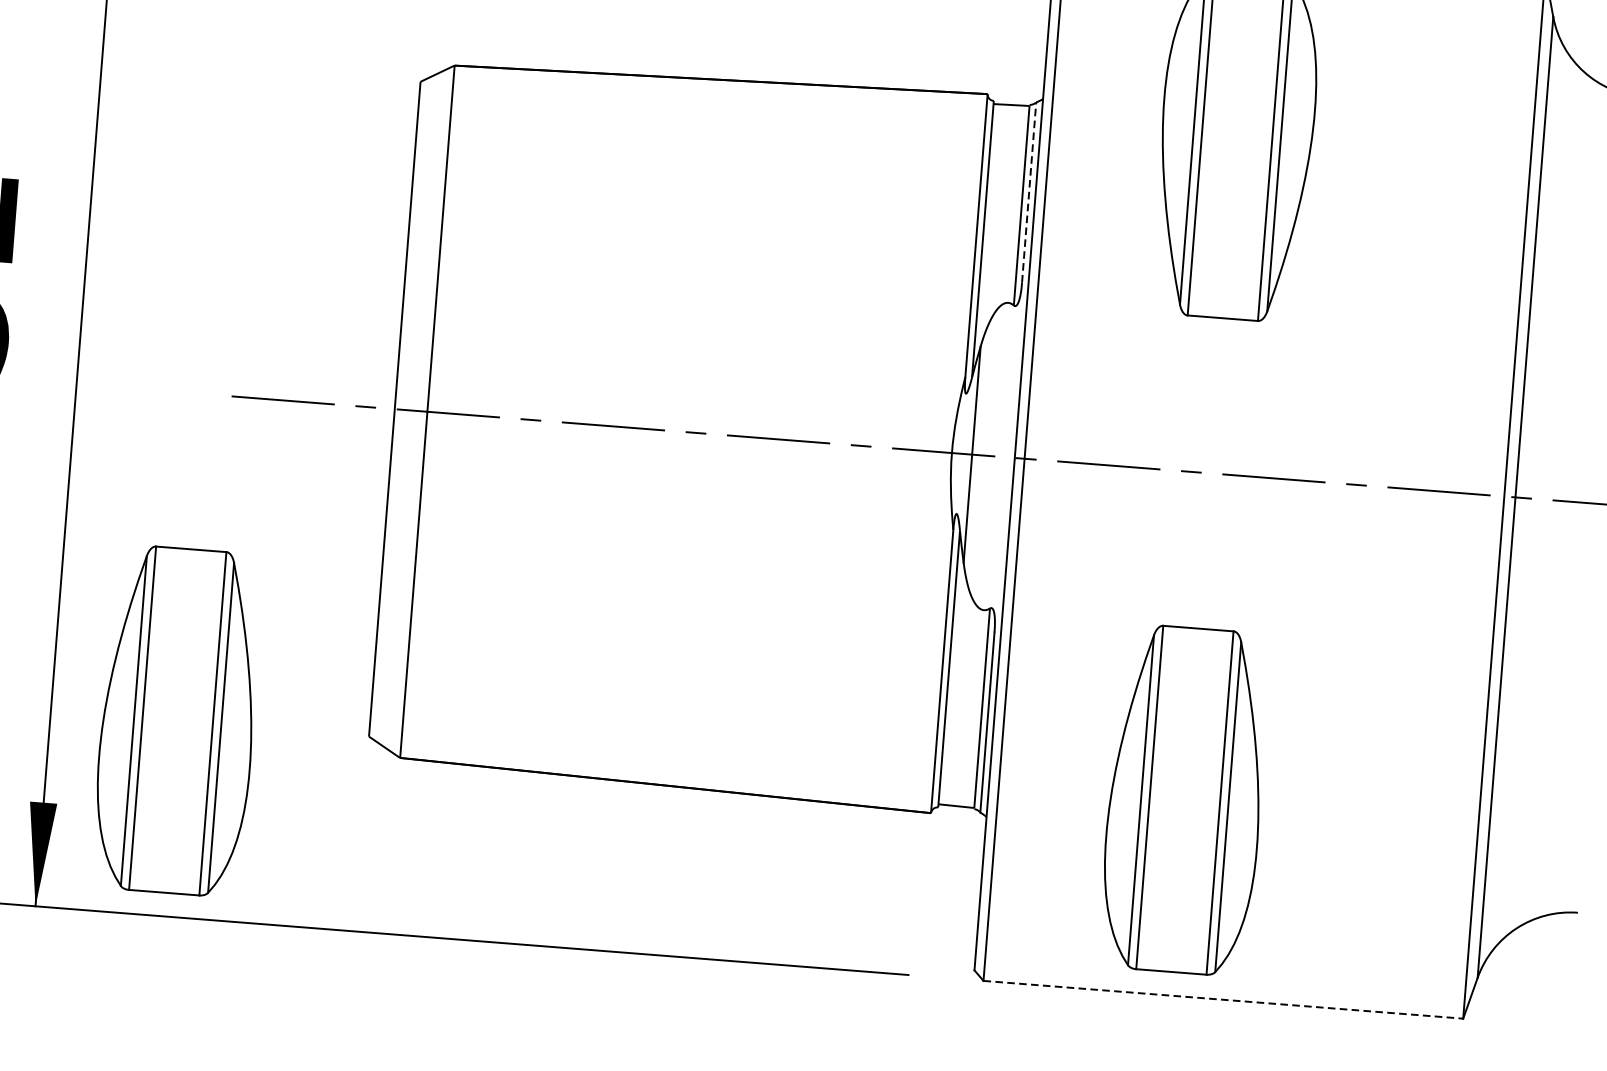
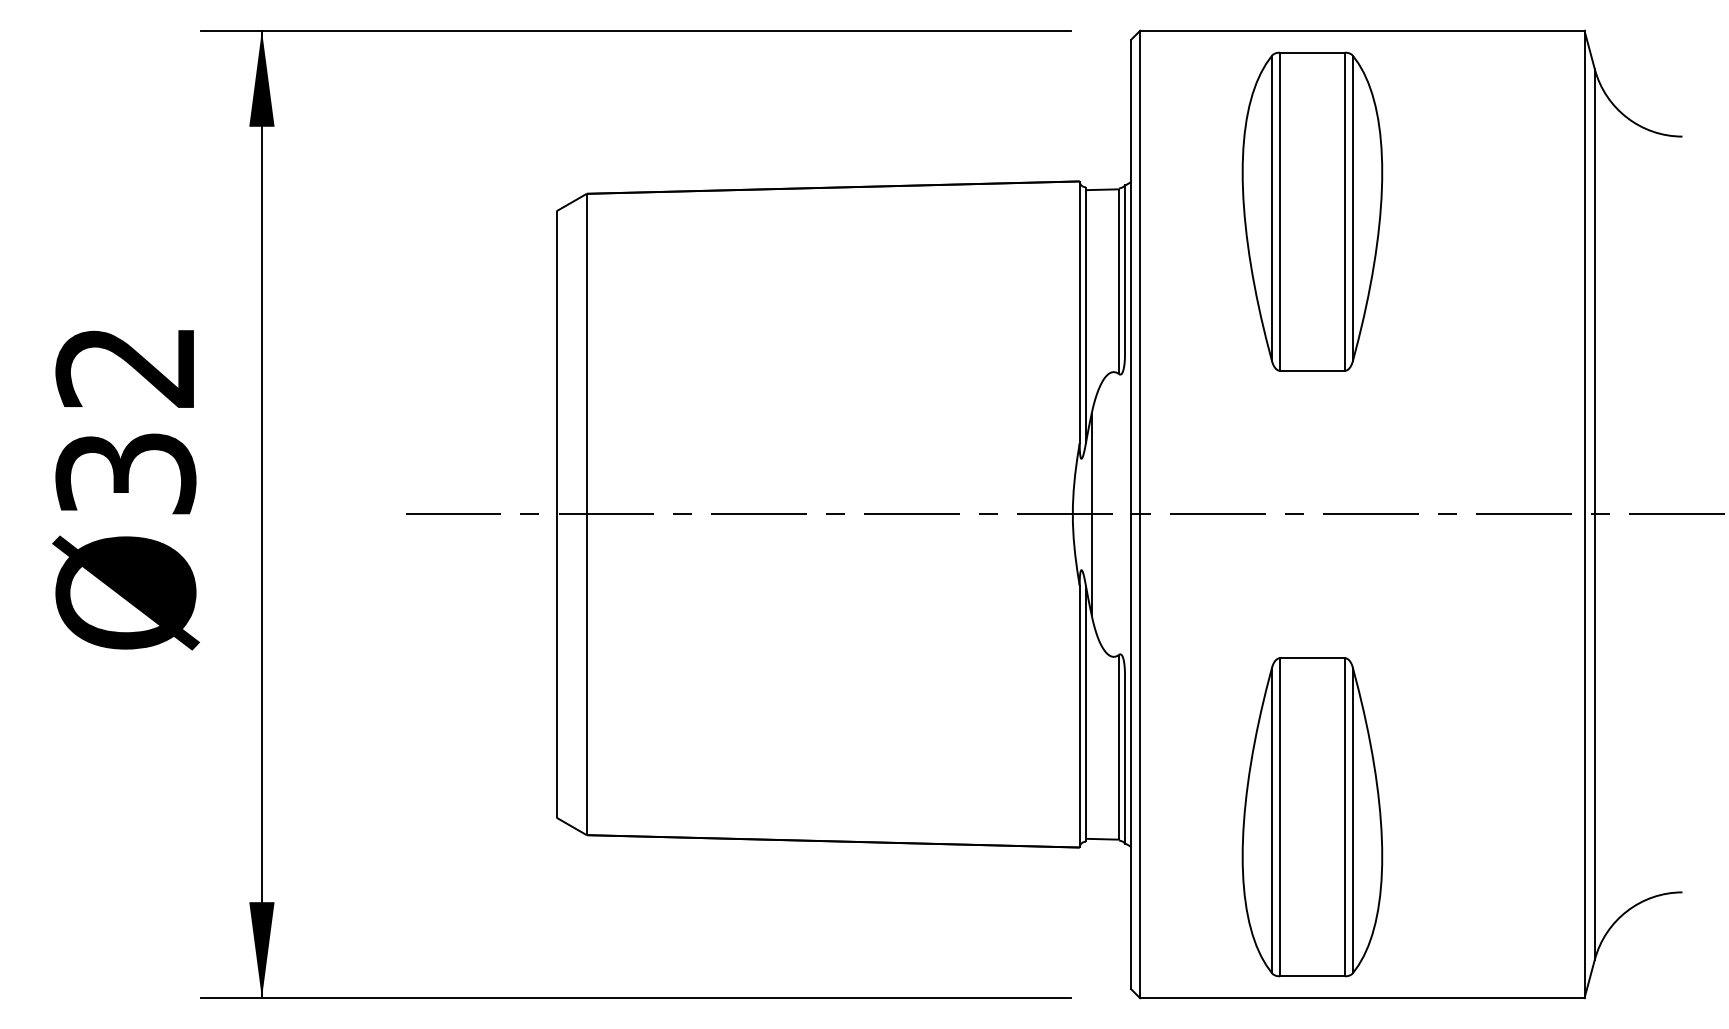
line: (1029, 191) -> (1125, 268), dashed -> solid
part: (177, 721) -> (379, 817), removed
line: (1223, 1000) -> (1362, 998), dashed -> solid

